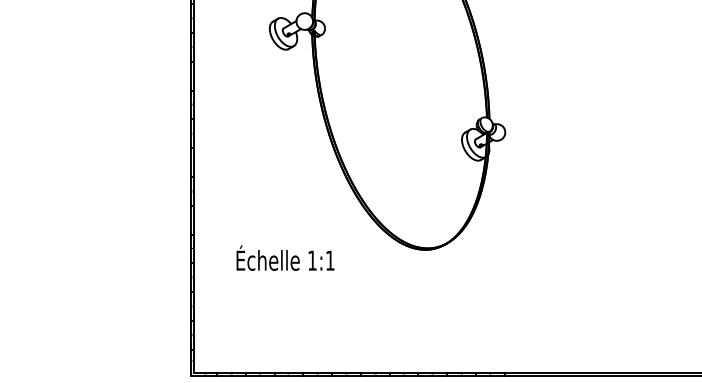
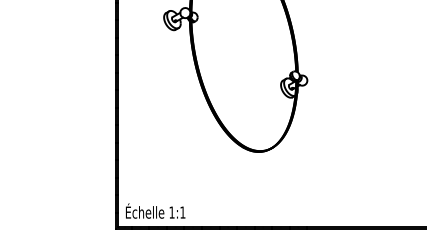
text: (285, 257) -> (155, 210), moved

